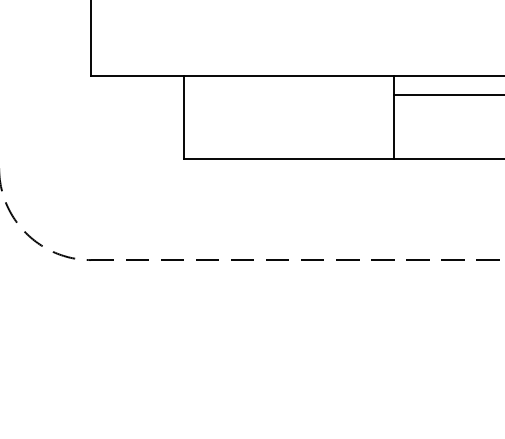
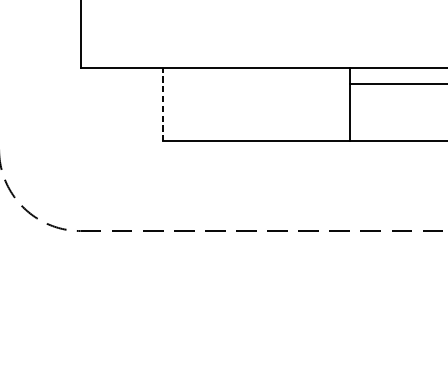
line: (184, 117) -> (163, 104), solid -> dashed

